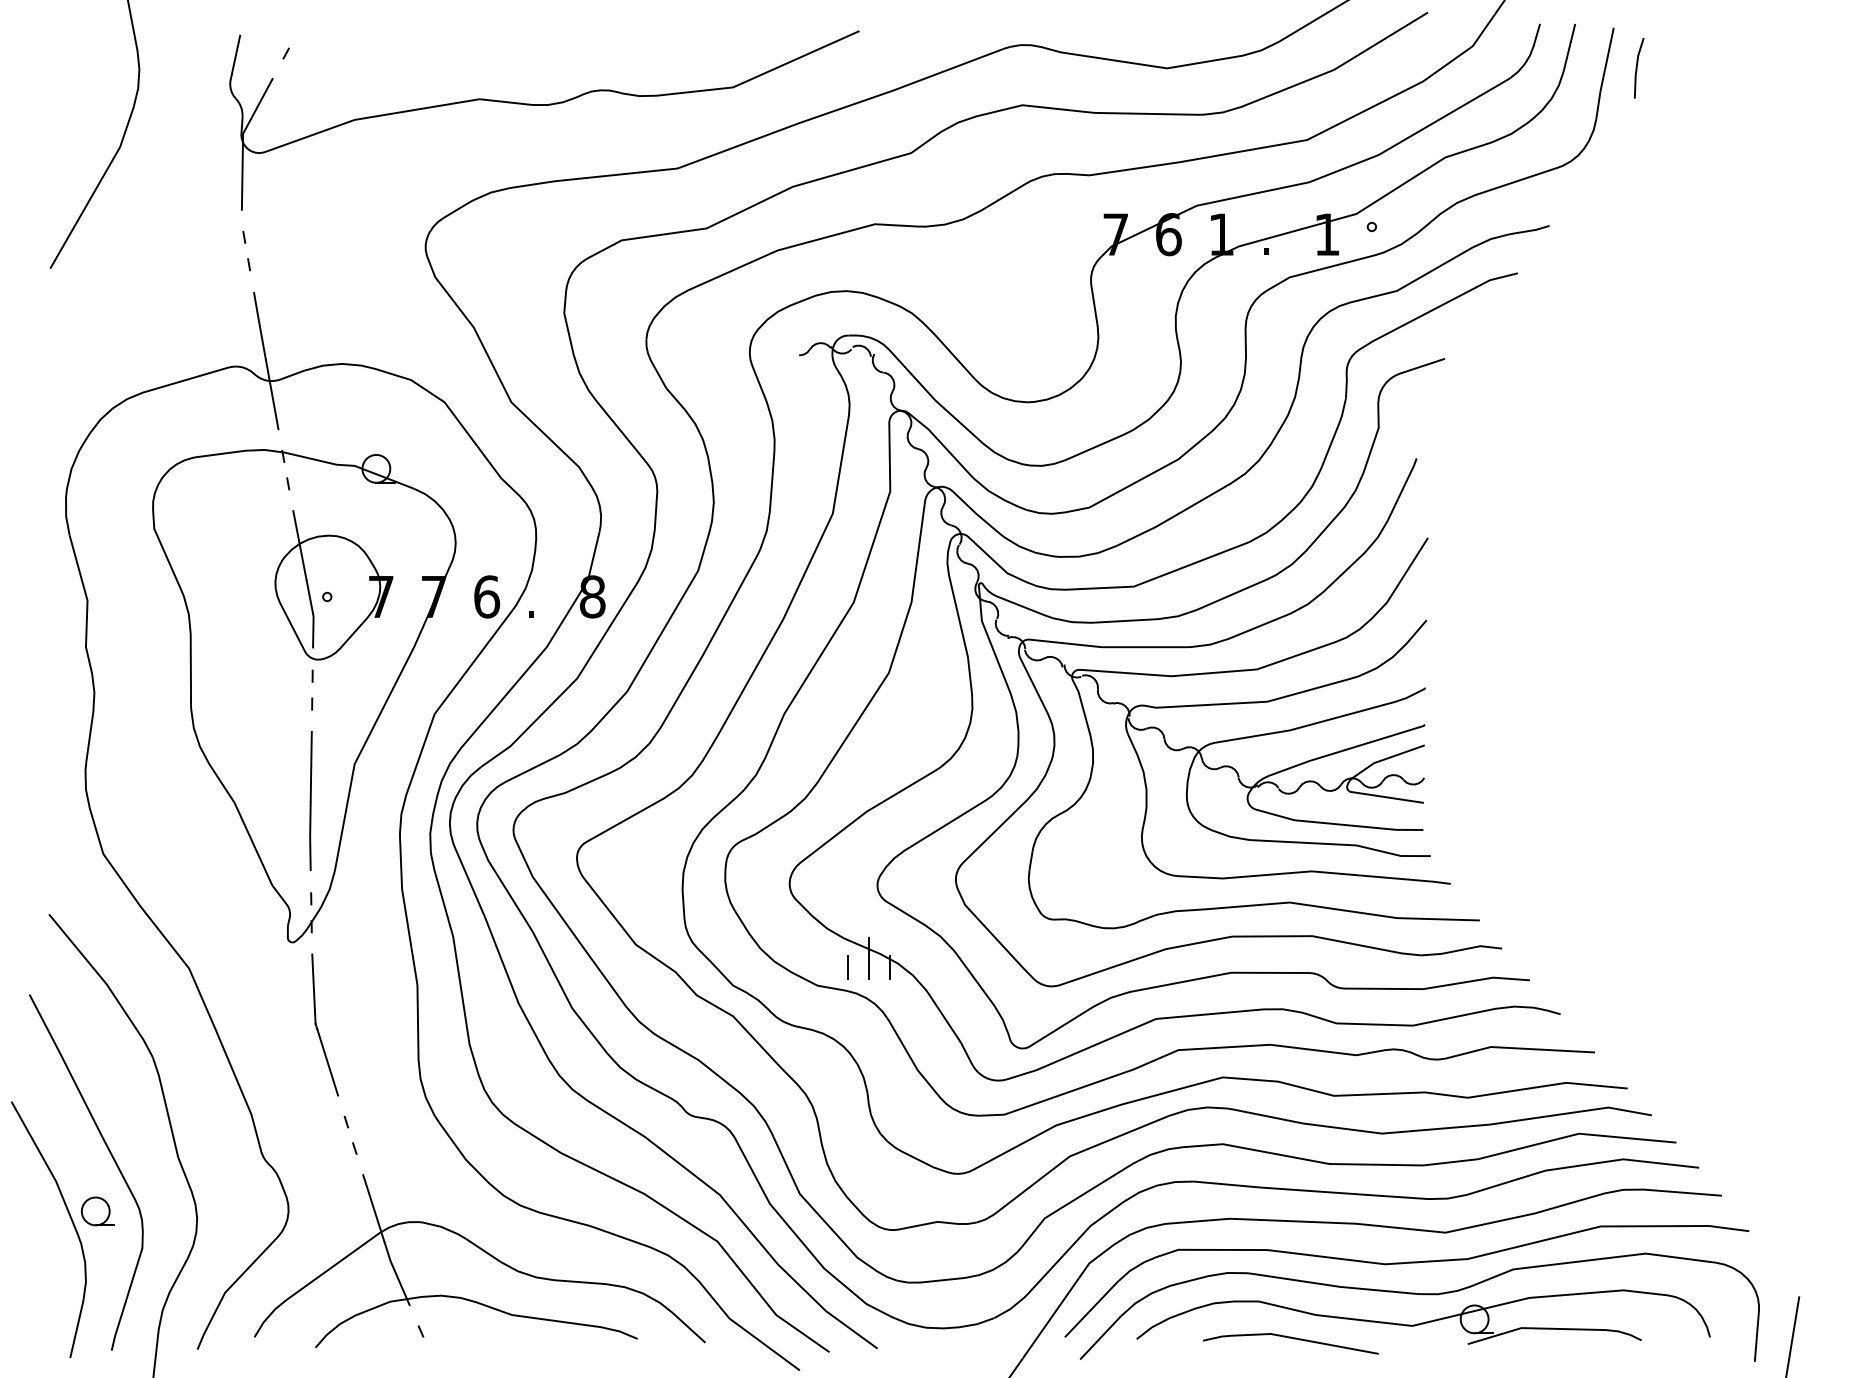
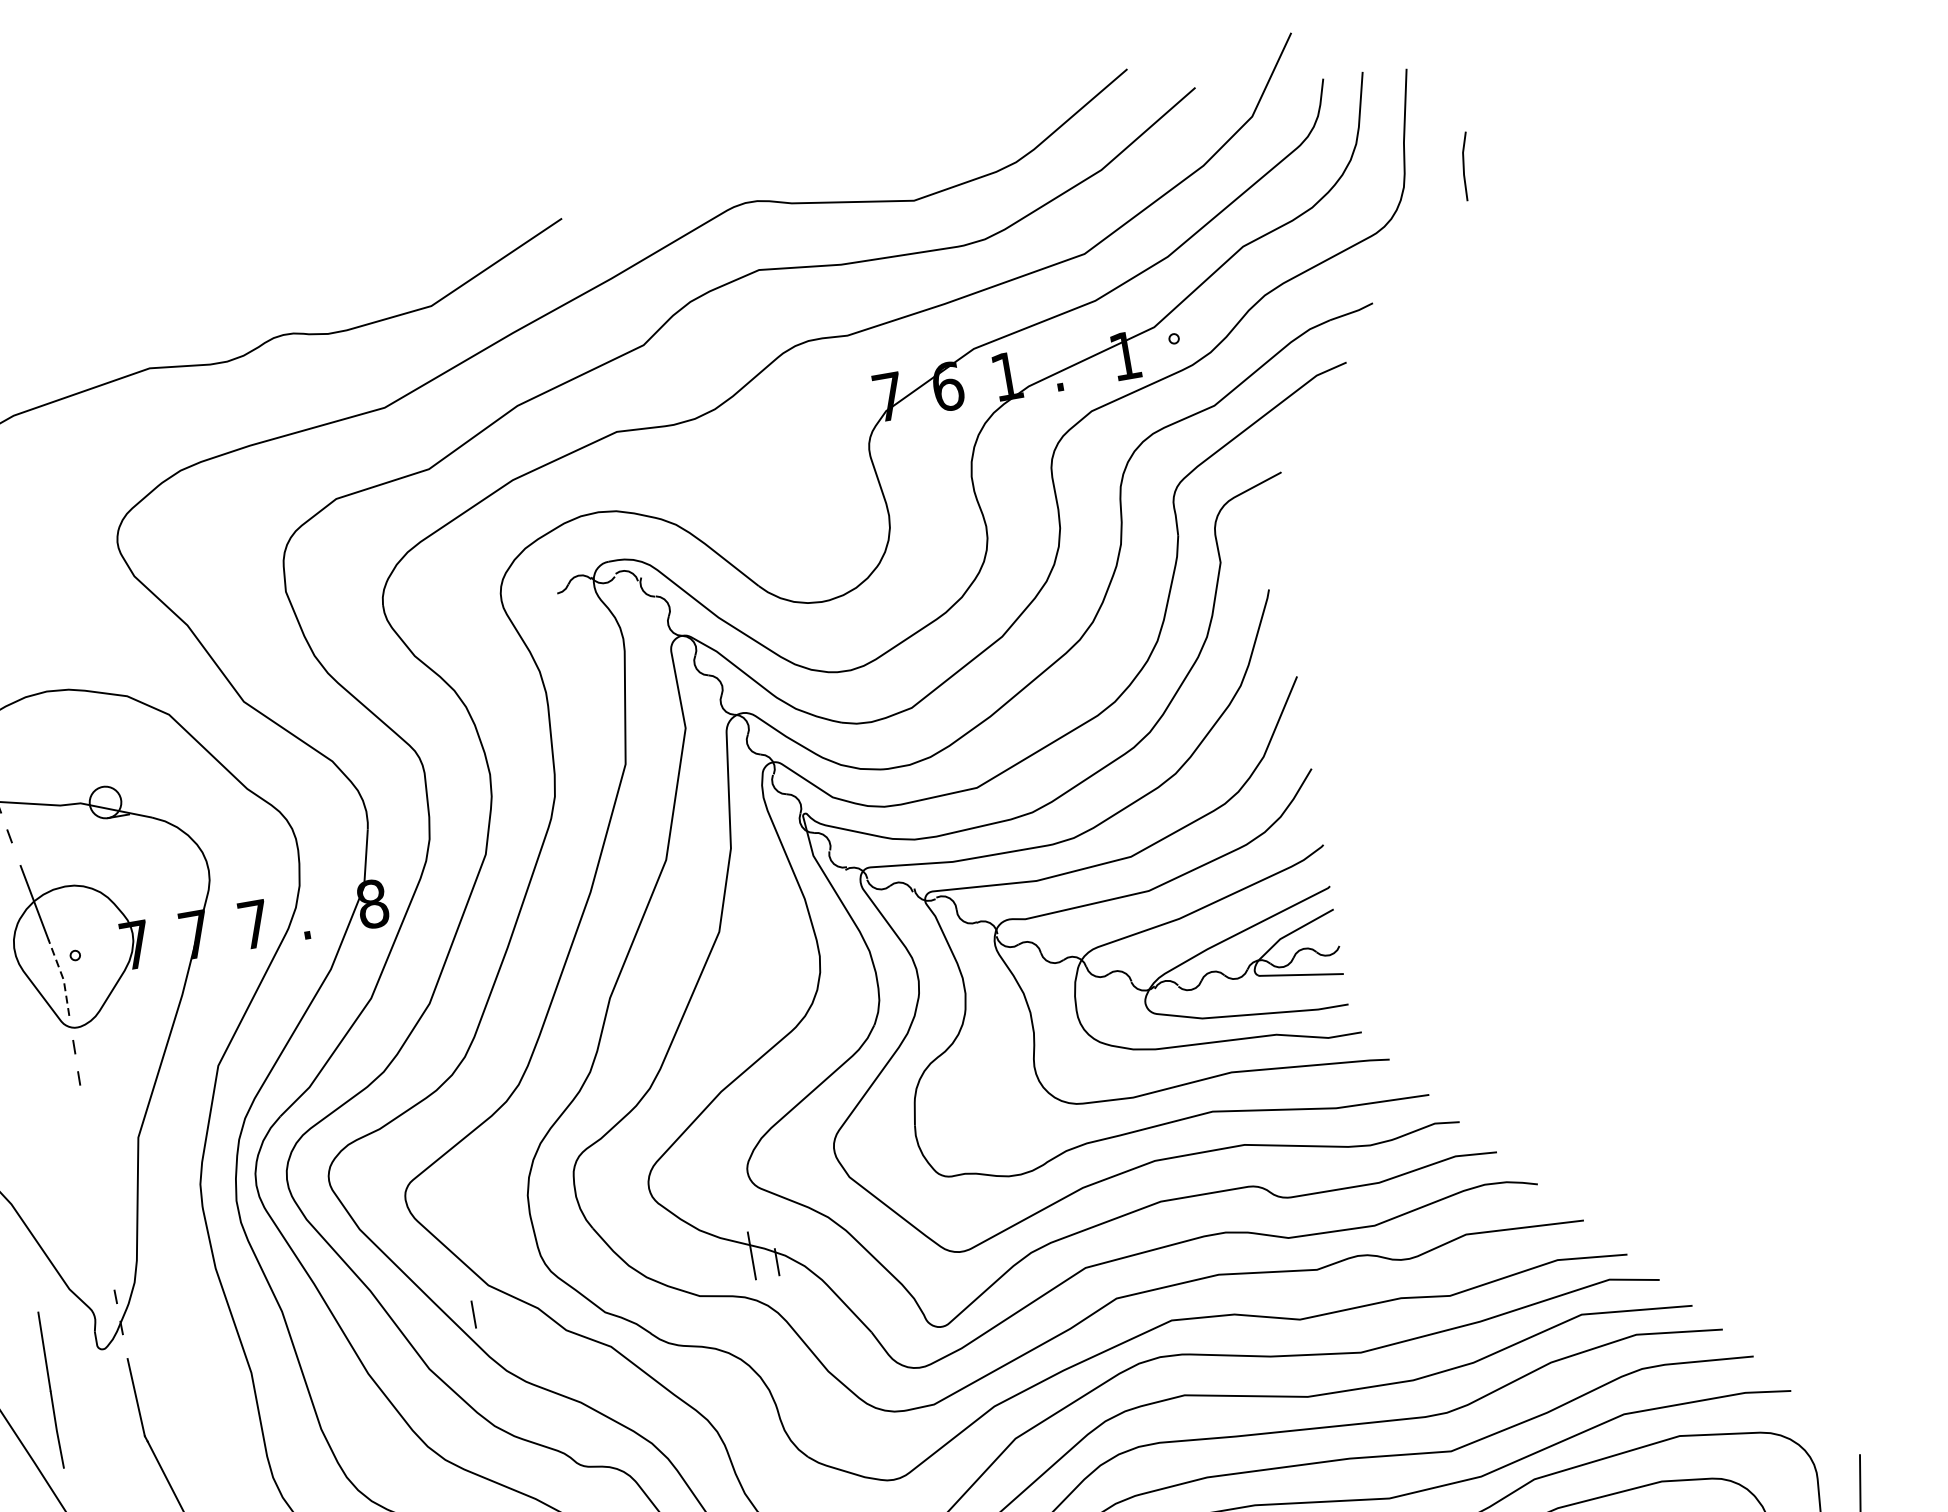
line: (1637, 68) -> (1464, 166), moved
text: (487, 596) -> (254, 923), 6 -> 7
line: (313, 613) -> (63, 976), solid -> dashed
line: (310, 800) -> (50, 1389), moved
line: (847, 967) -> (473, 1314), moved

